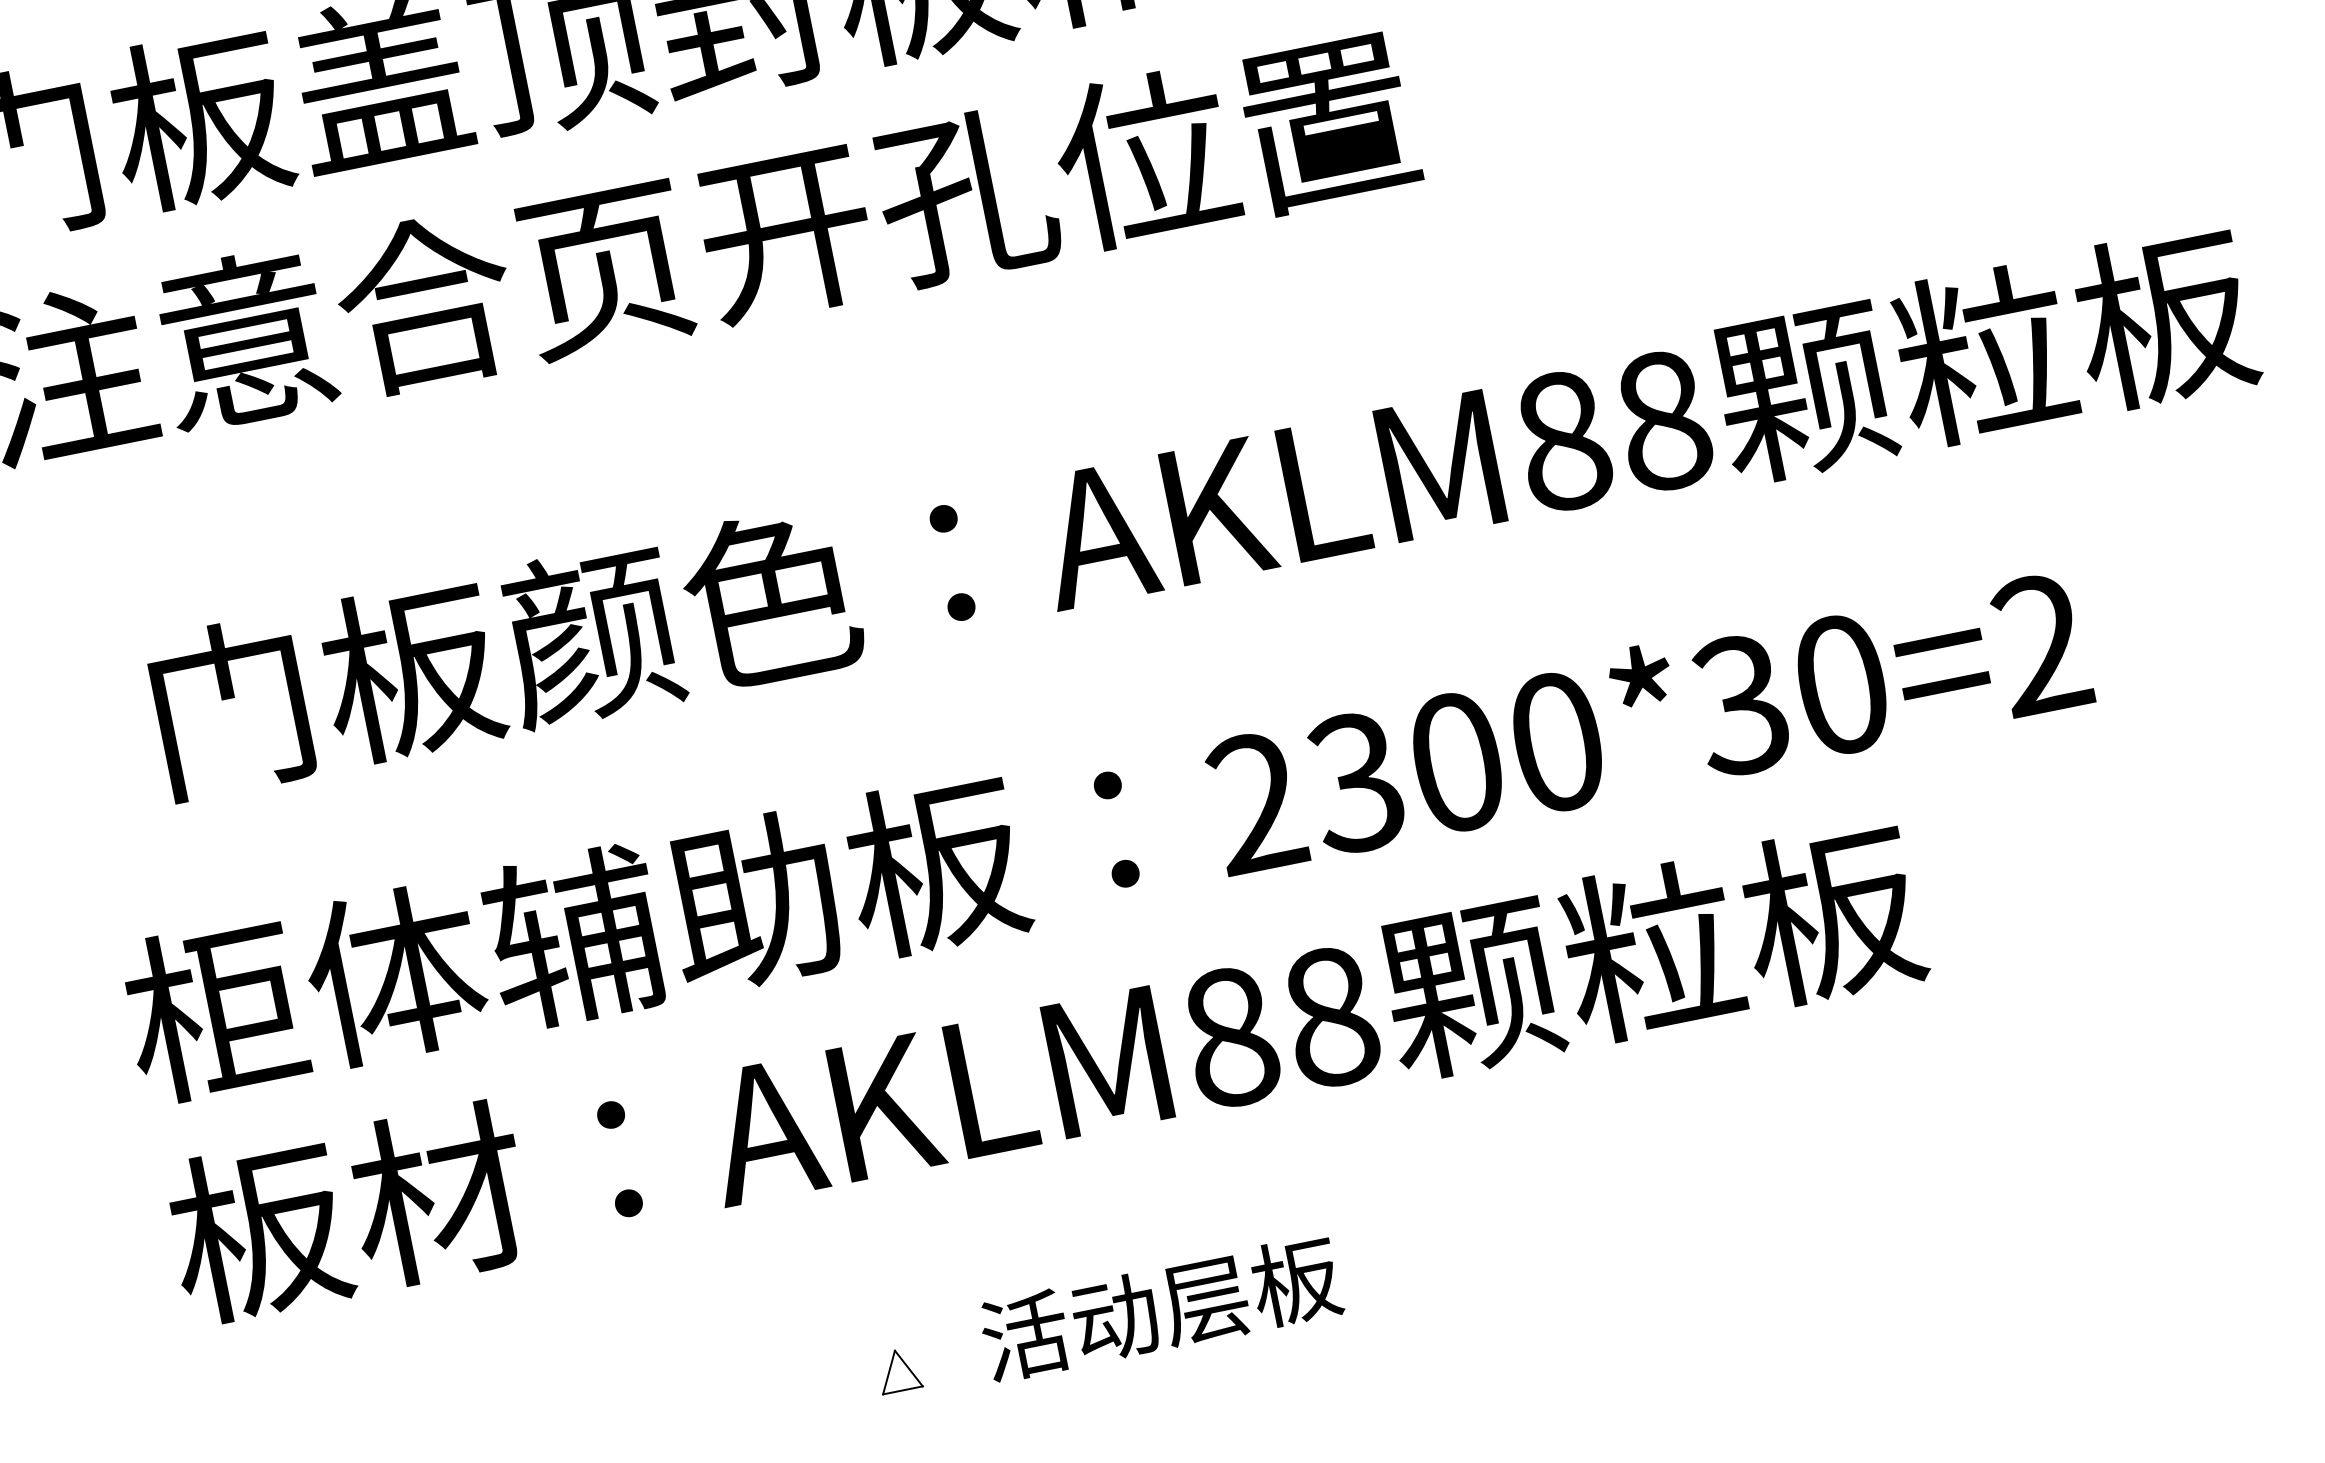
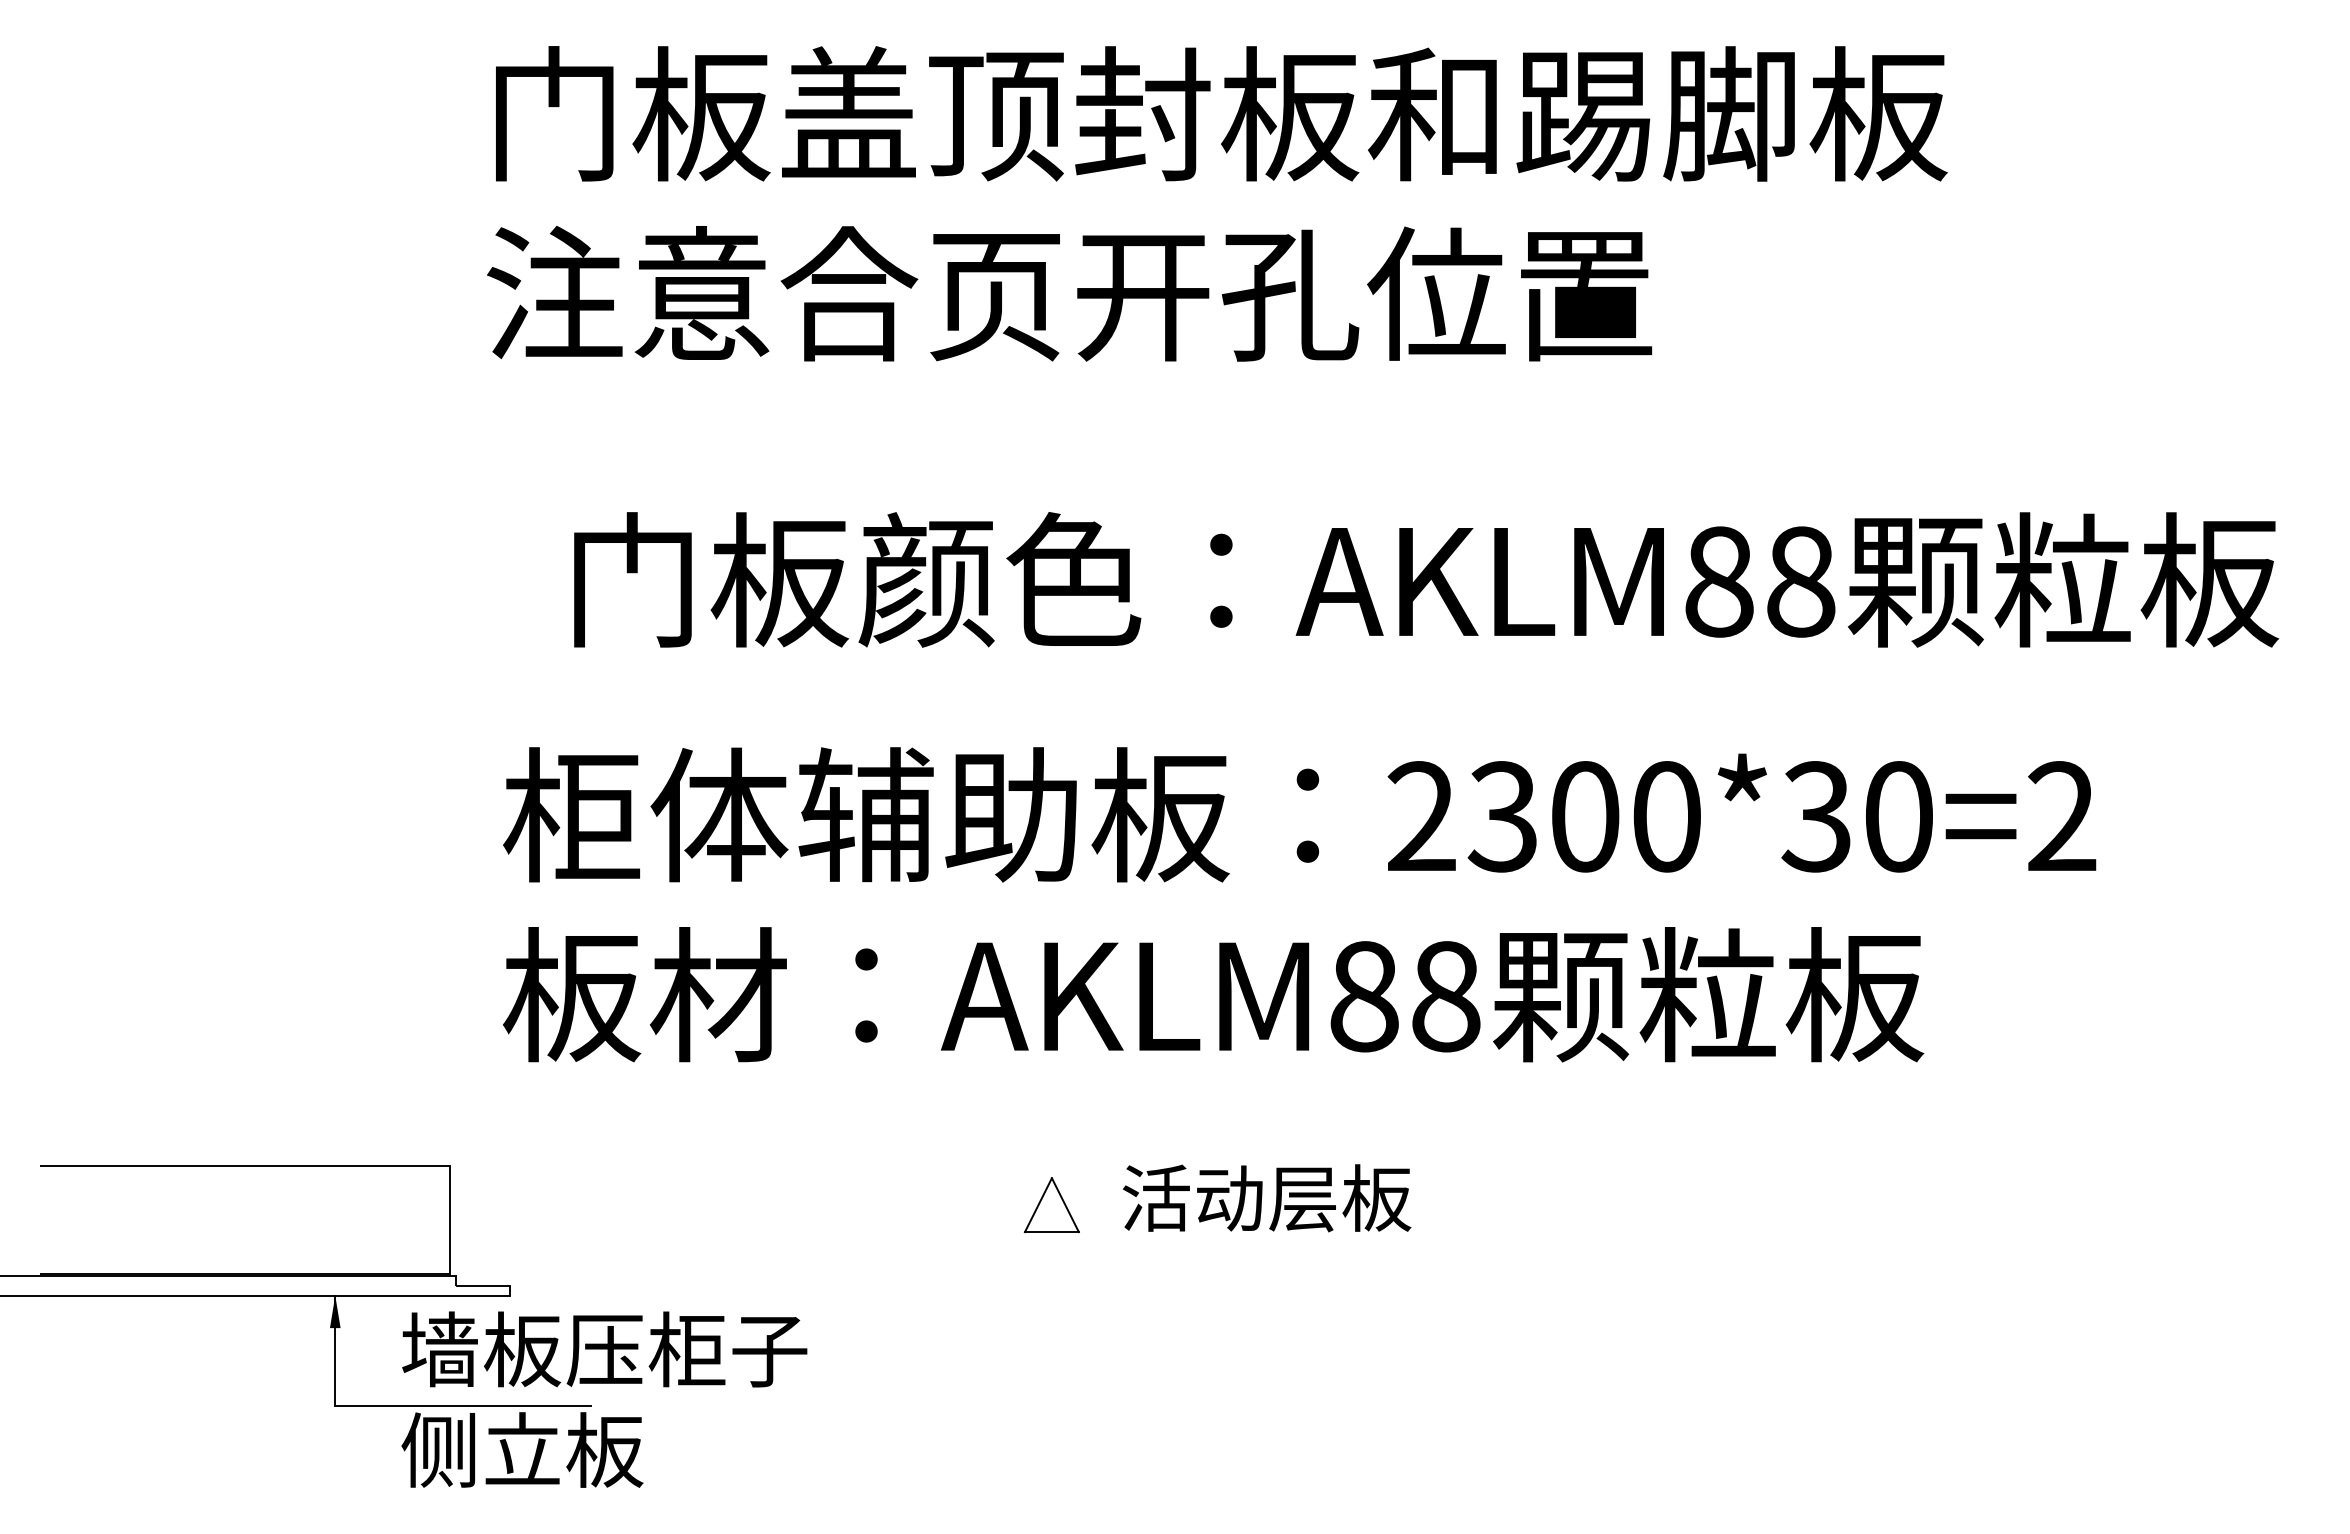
part: (898, 1370) -> (1051, 1205), size x1.67

